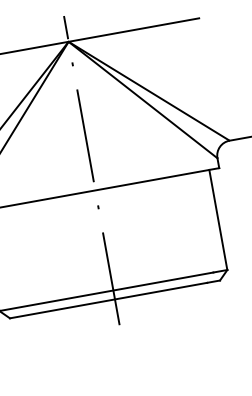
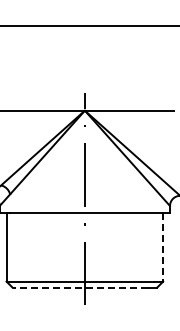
line: (218, 220) -> (163, 247), solid -> dashed
line: (108, 300) -> (80, 287), solid -> dashed

